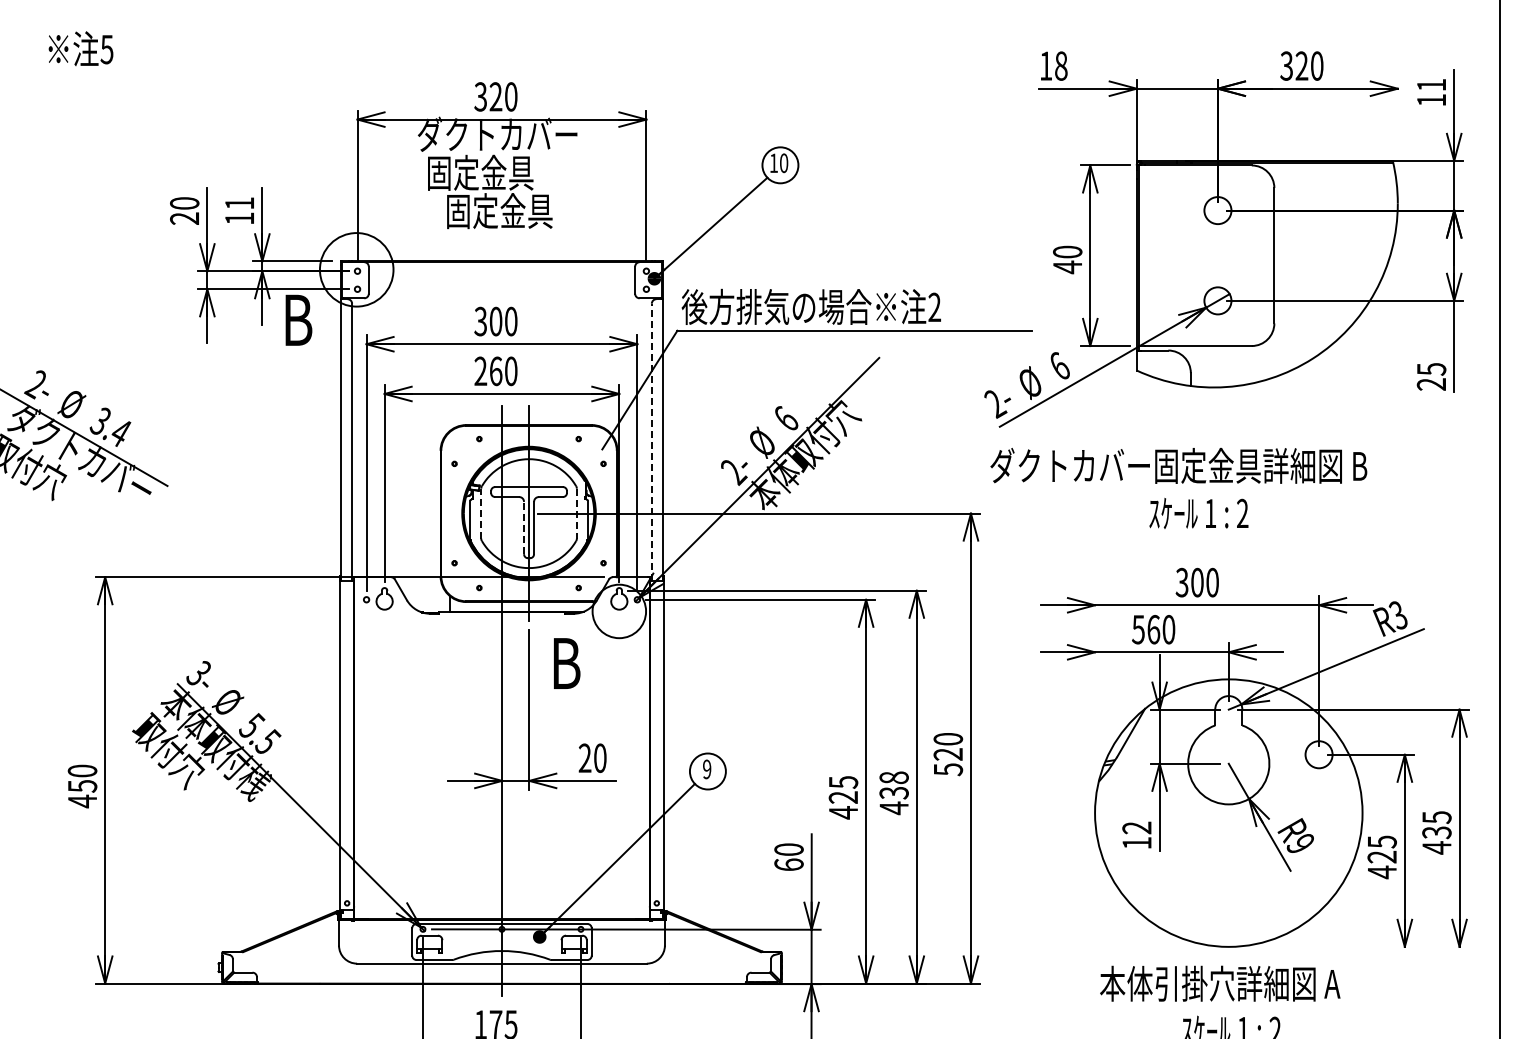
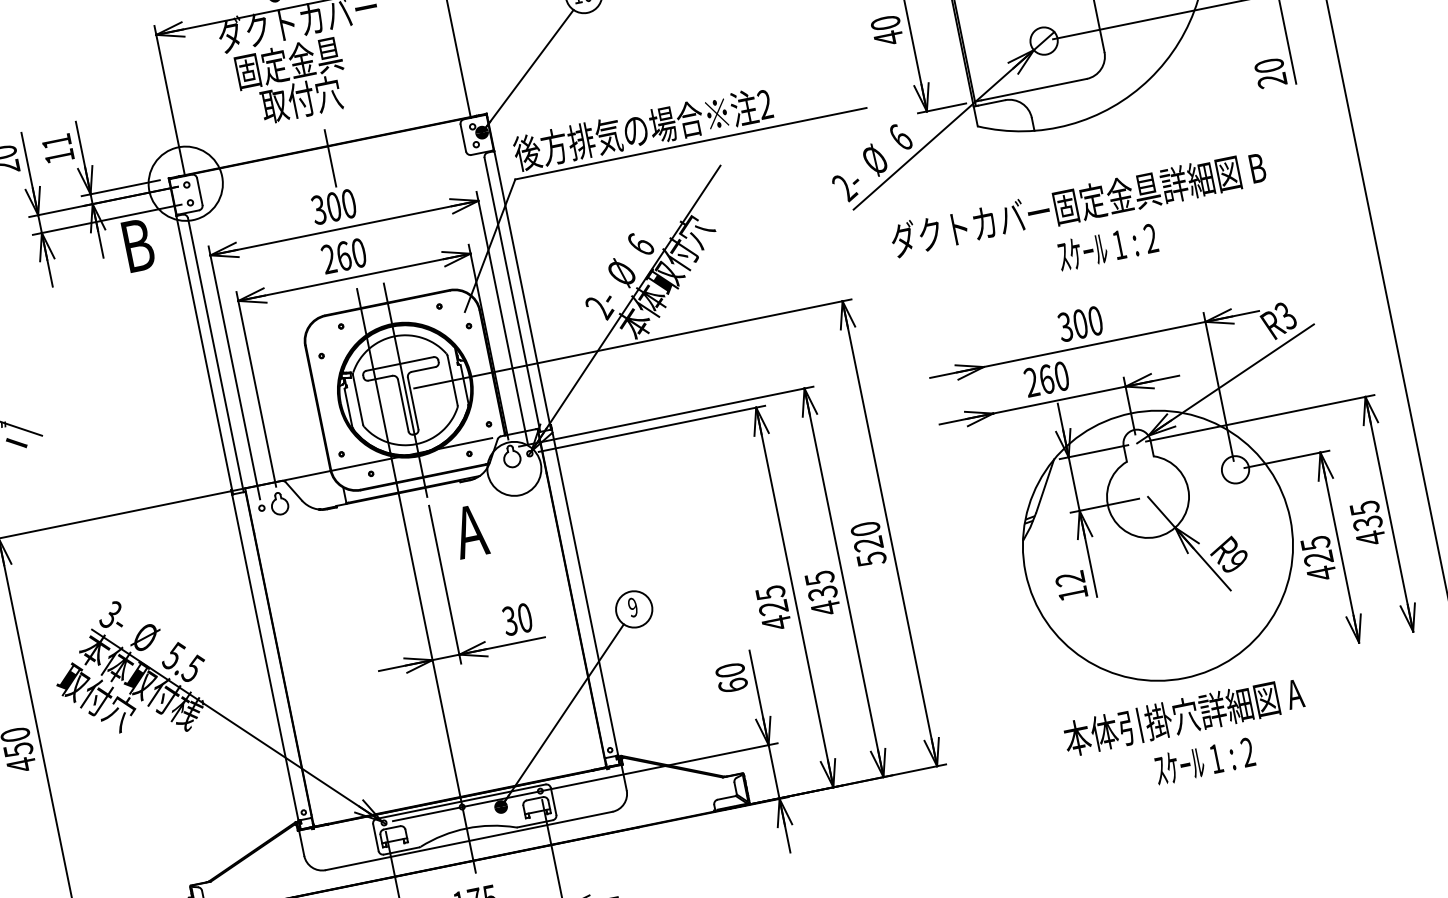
text: (498, 211) -> (314, 97), 固定金具 -> 取付穴
line: (502, 273) -> (330, 158), added
text: (1431, 369) -> (1269, 66), 25 -> 20
line: (651, 441) -> (511, 294), dashed -> solid
text: (1178, 487) -> (1082, 225), moved
line: (481, 513) -> (358, 399), dashed -> solid
line: (576, 513) -> (452, 380), dashed -> solid
line: (524, 527) -> (403, 404), dashed -> solid
text: (1138, 629) -> (1031, 382), 560 -> 260
text: (564, 663) -> (470, 531), B -> A
text: (584, 758) -> (509, 621), 20 -> 30
text: (893, 777) -> (819, 577), 438 -> 435

